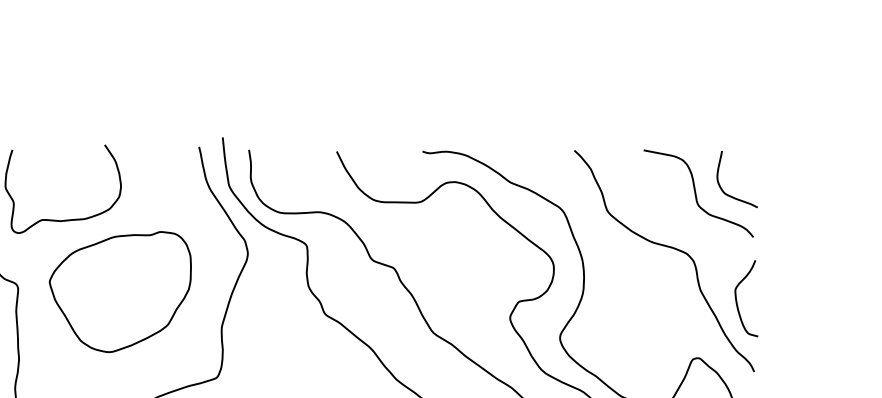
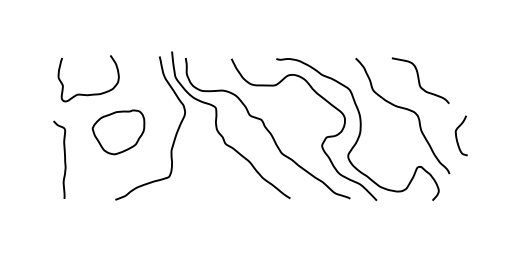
curve: (732, 194) -> (438, 81), removed
part: (120, 292) -> (118, 132), size x0.7
curve: (738, 300) -> (457, 136), moved

